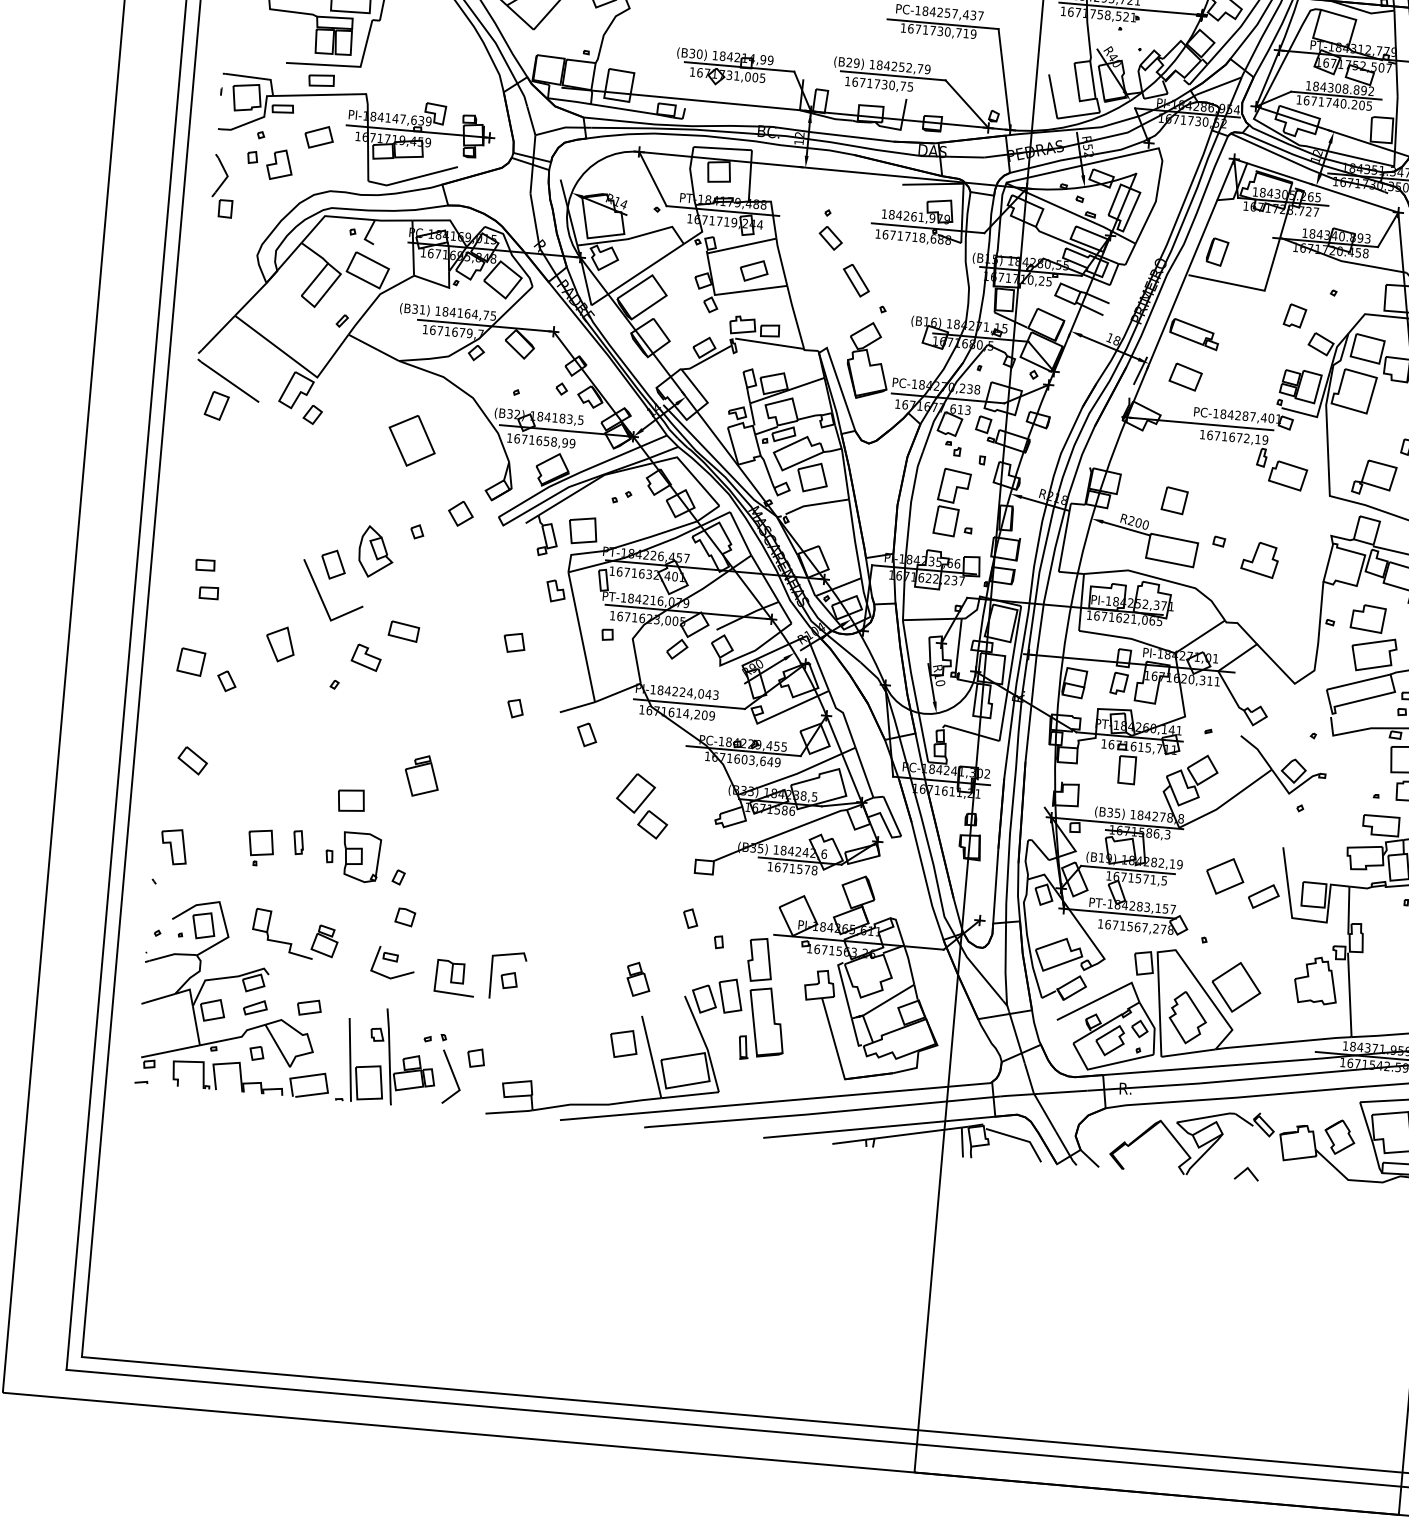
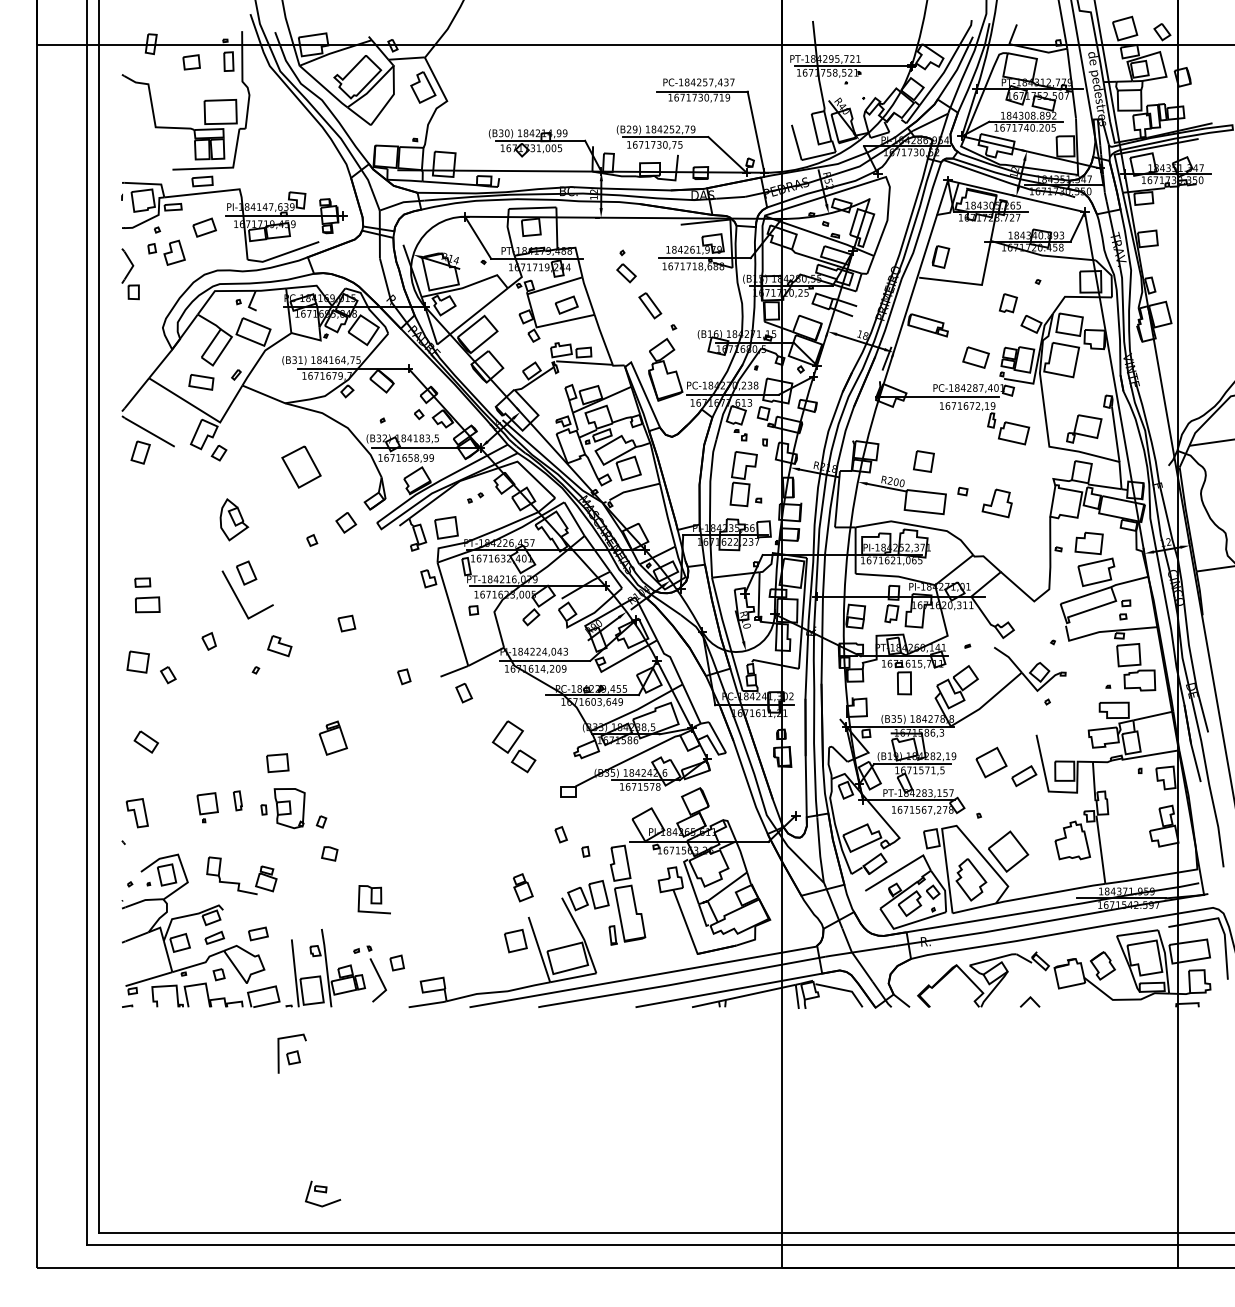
part: (1185, 376) -> (975, 357), moved
part: (376, 551) -> (234, 519), moved
part: (208, 592) -> (147, 604), size x1.6
part: (404, 631) -> (201, 382), moved
part: (514, 642) -> (346, 623), moved
part: (279, 644) -> (208, 641), size x0.6
part: (393, 962) -> (323, 1193), moved
part: (507, 975) -> (291, 1053), moved

